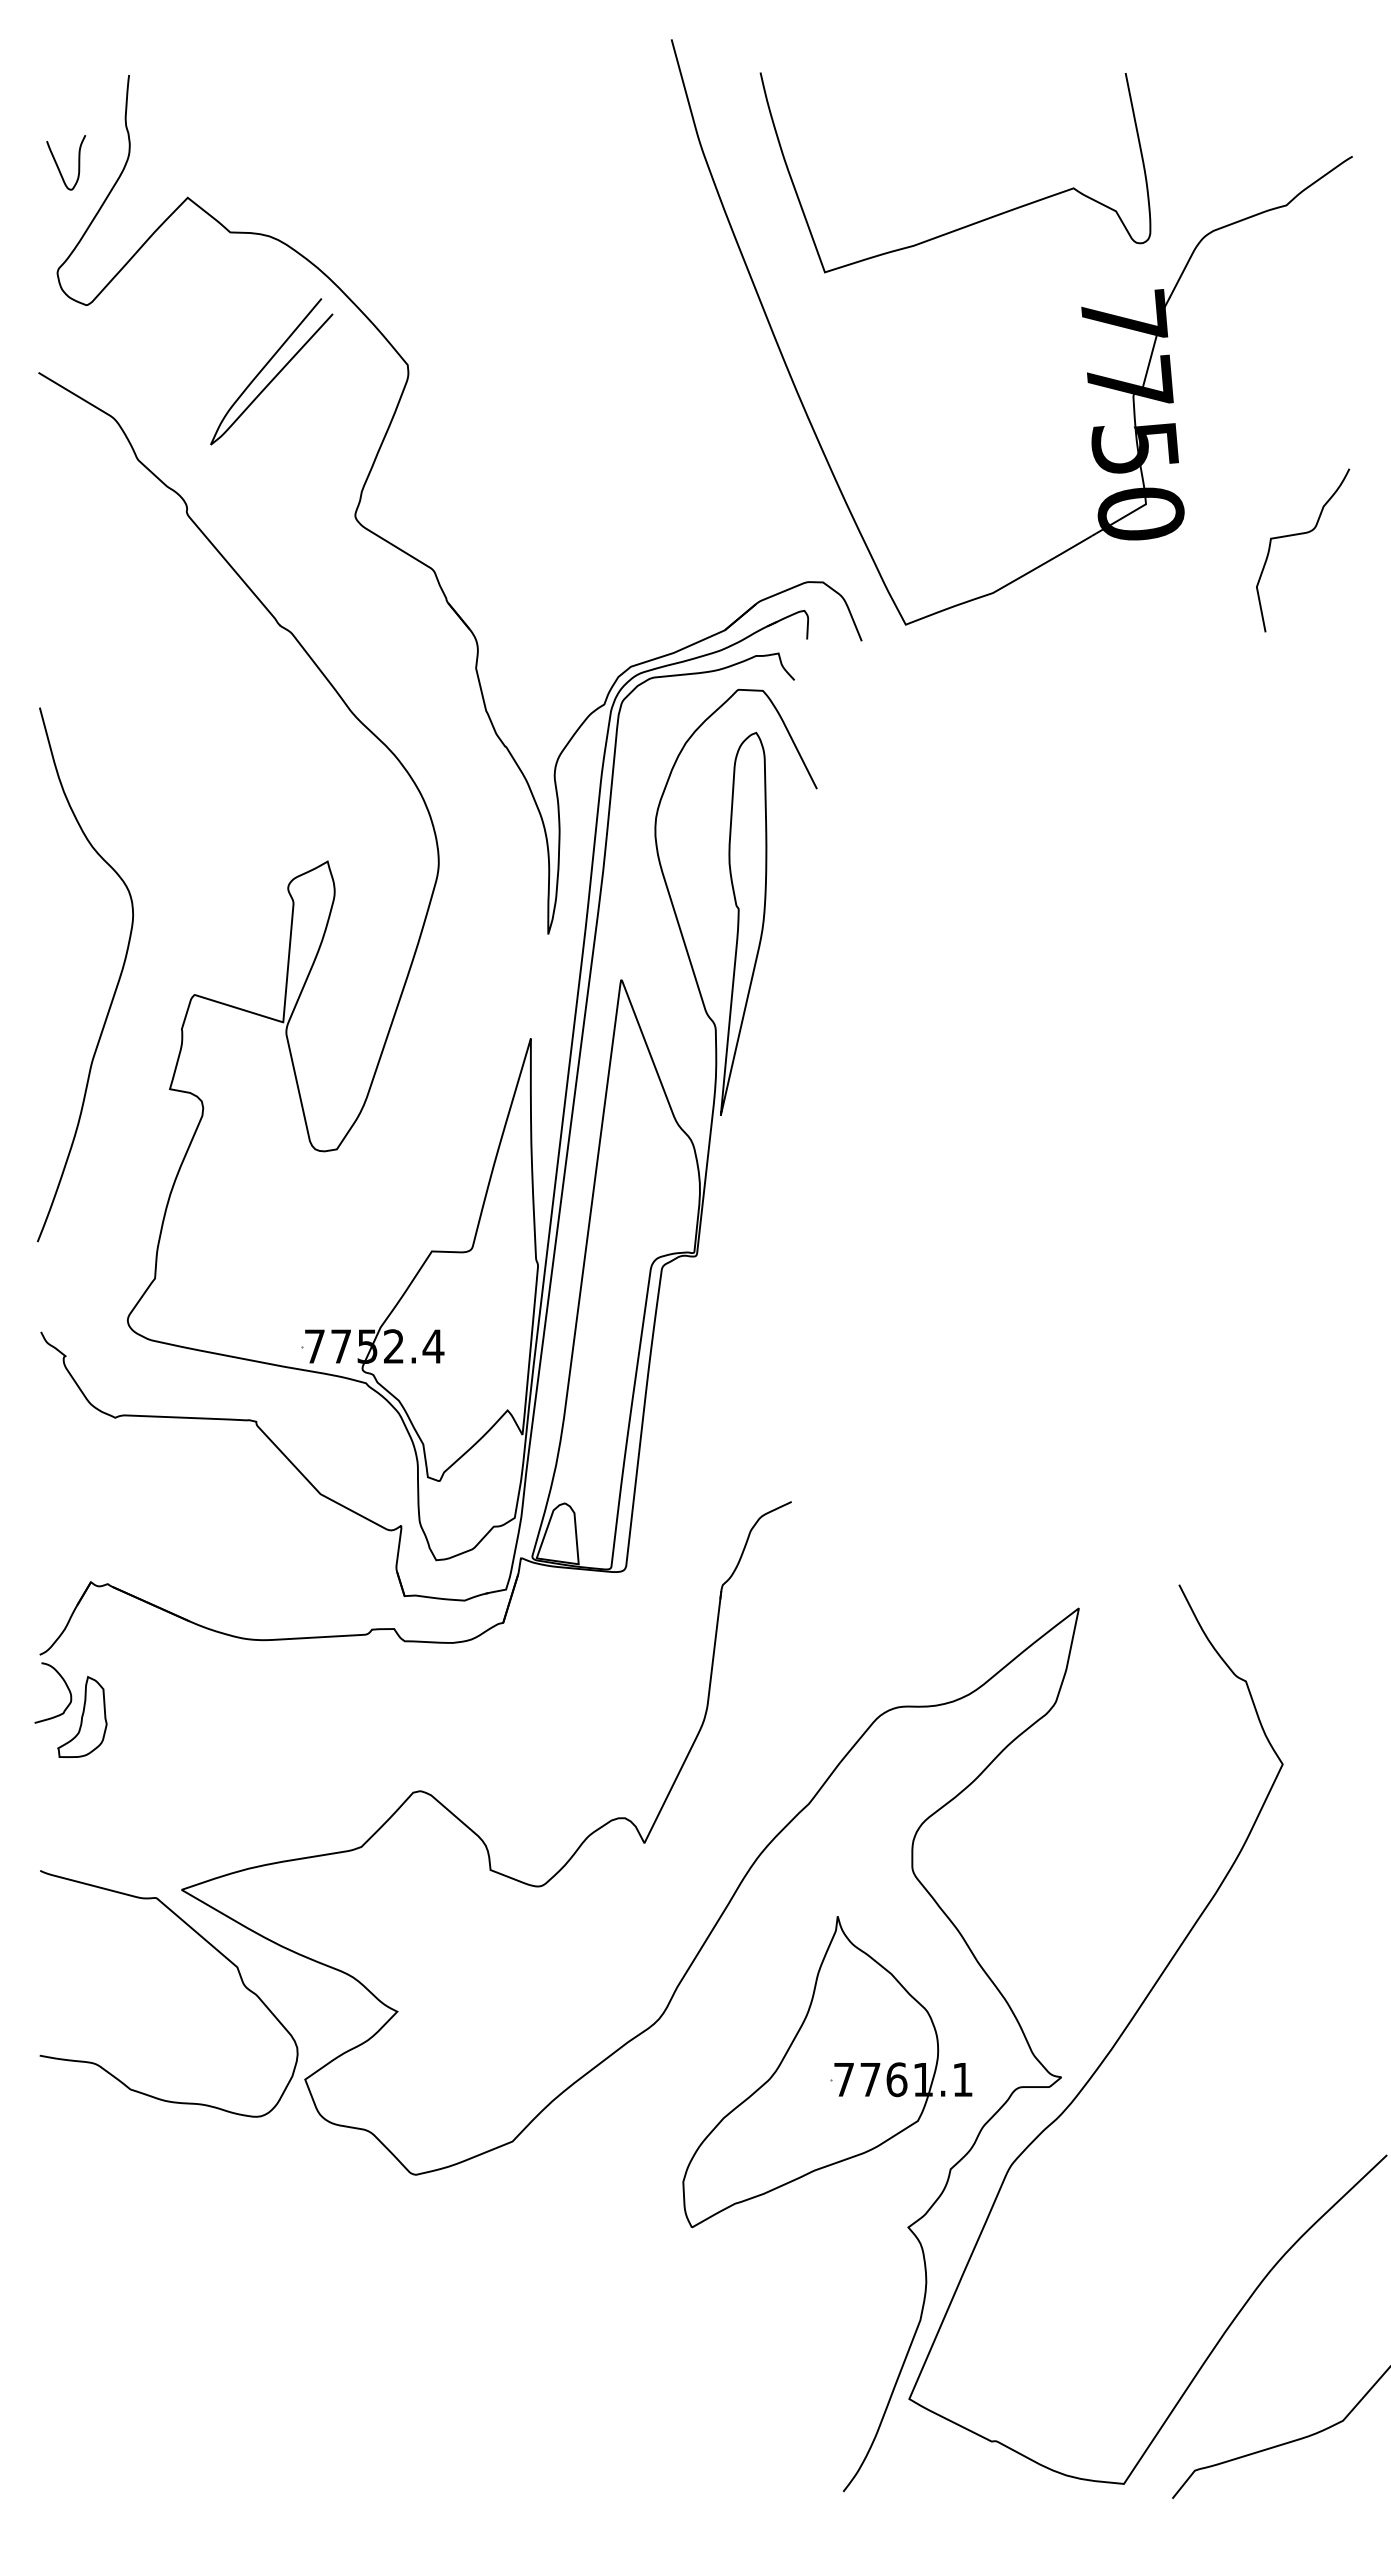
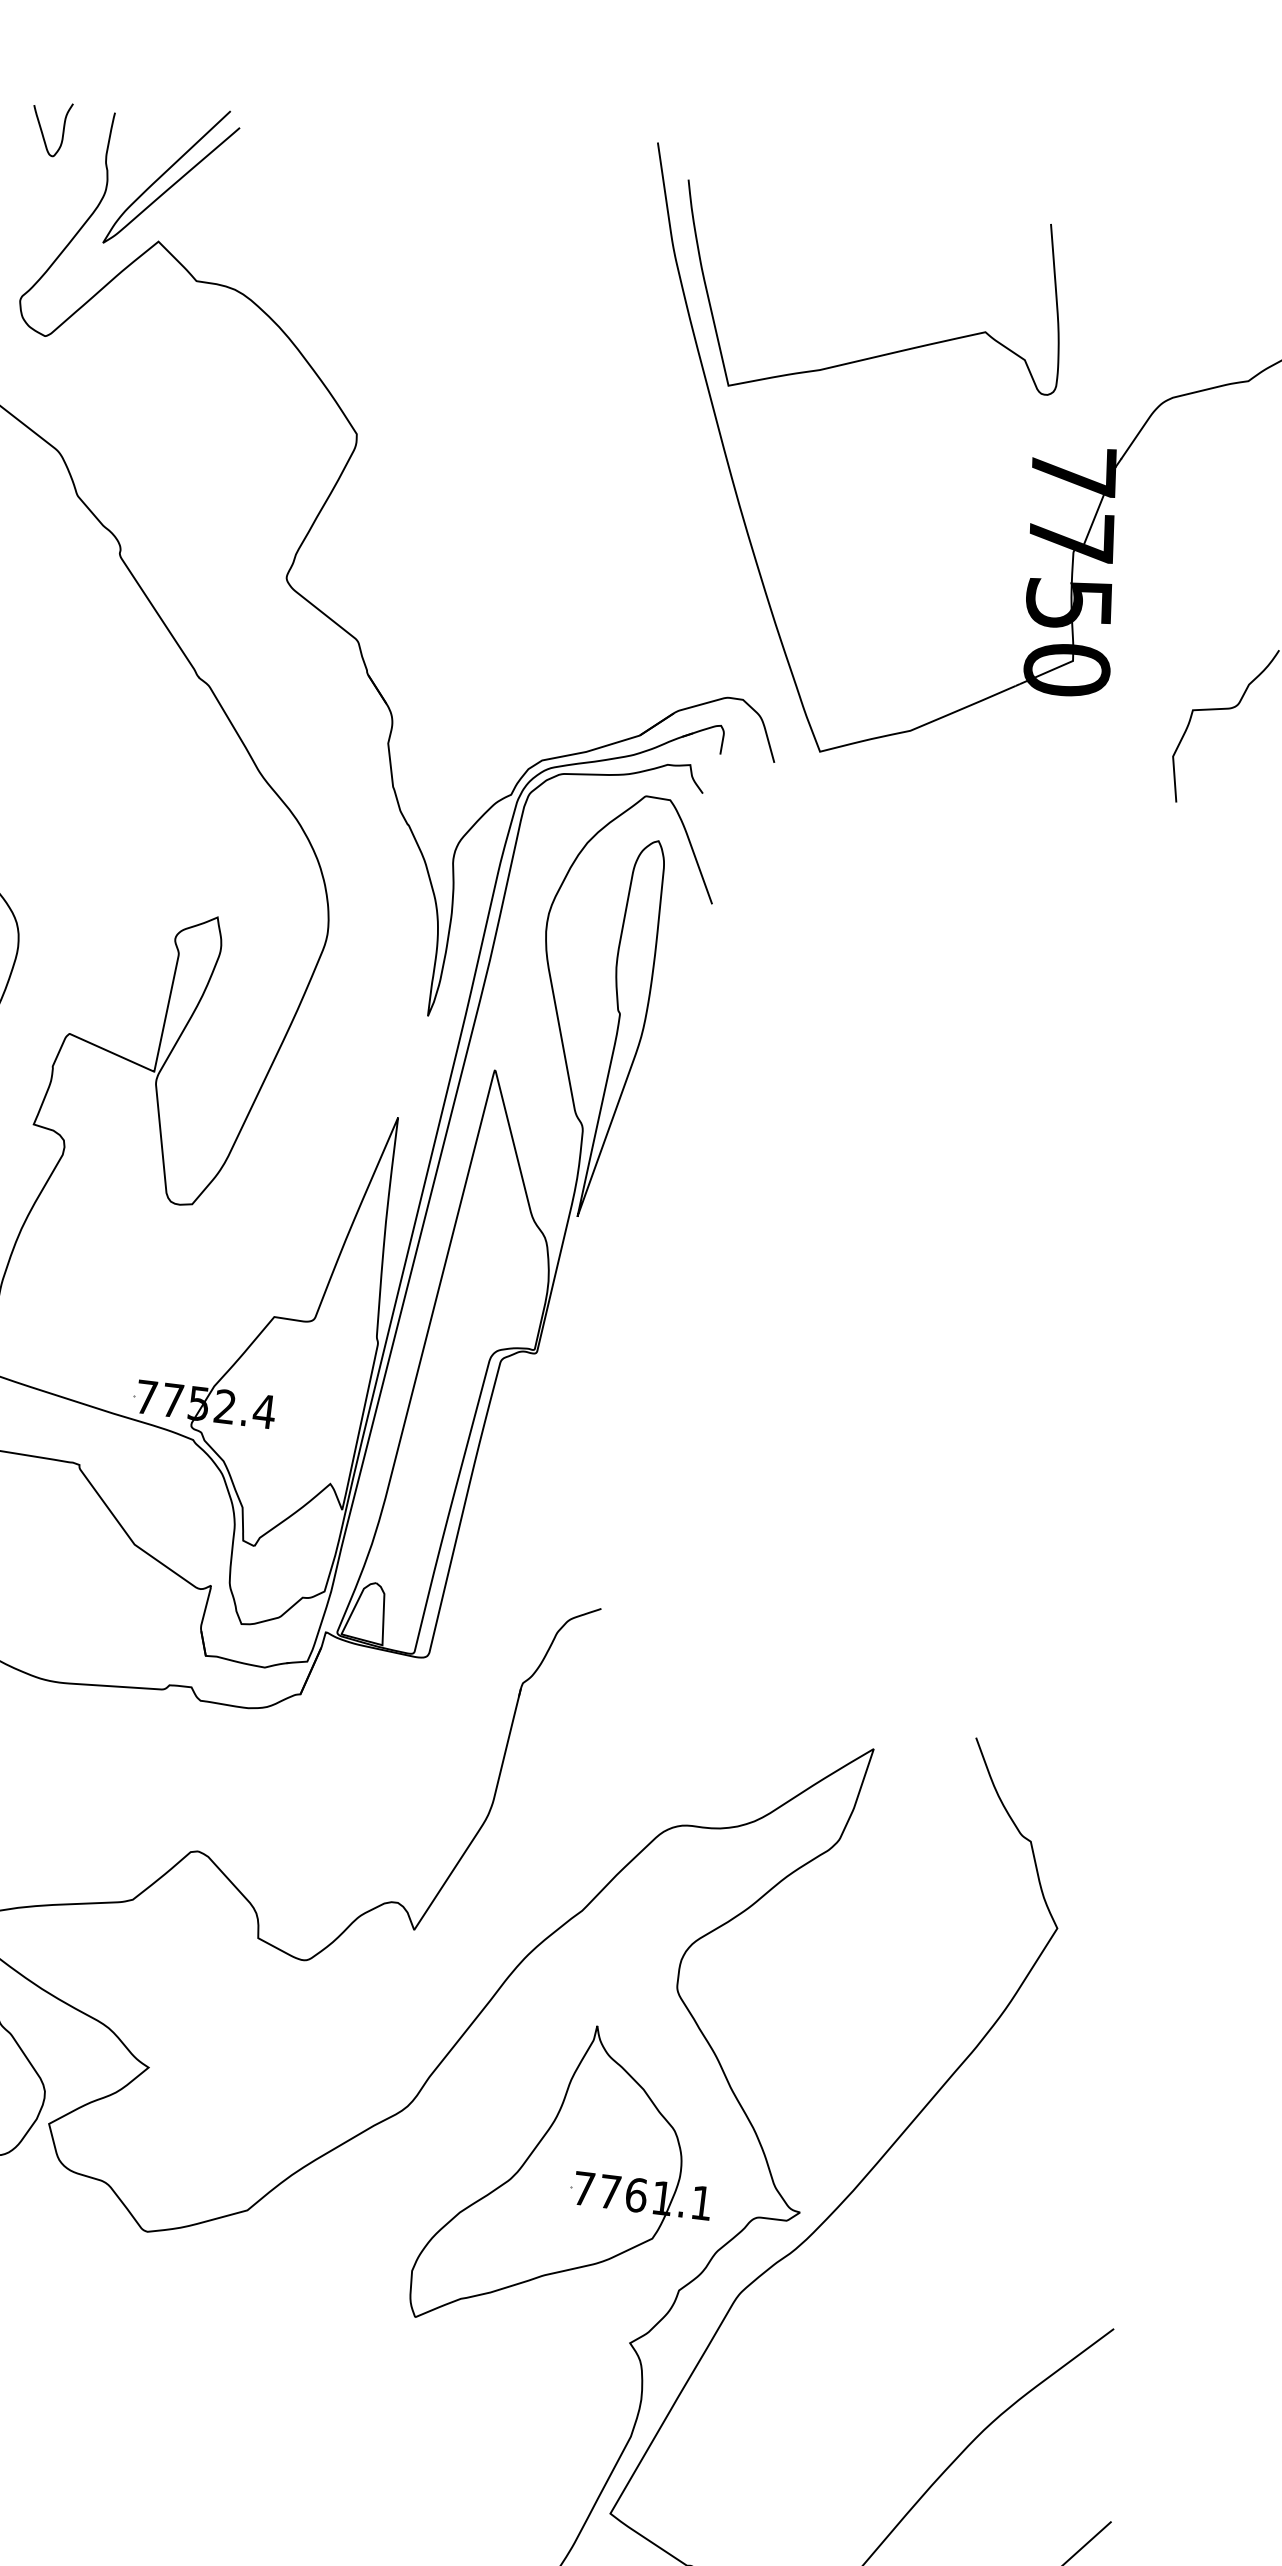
curve: (58, 165) -> (42, 130), moved
curve: (976, 221) -> (885, 353), moved
curve: (275, 375) -> (175, 181), moved

